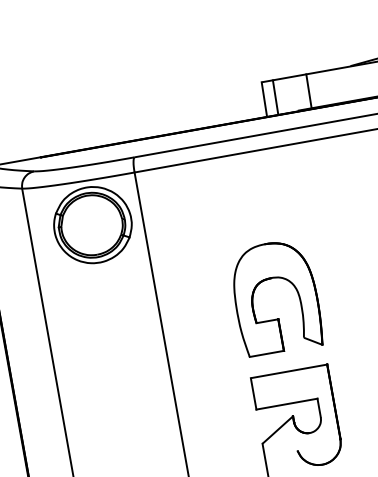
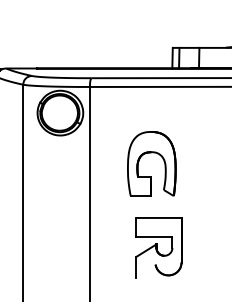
part: (272, 280) -> (151, 153), moved

